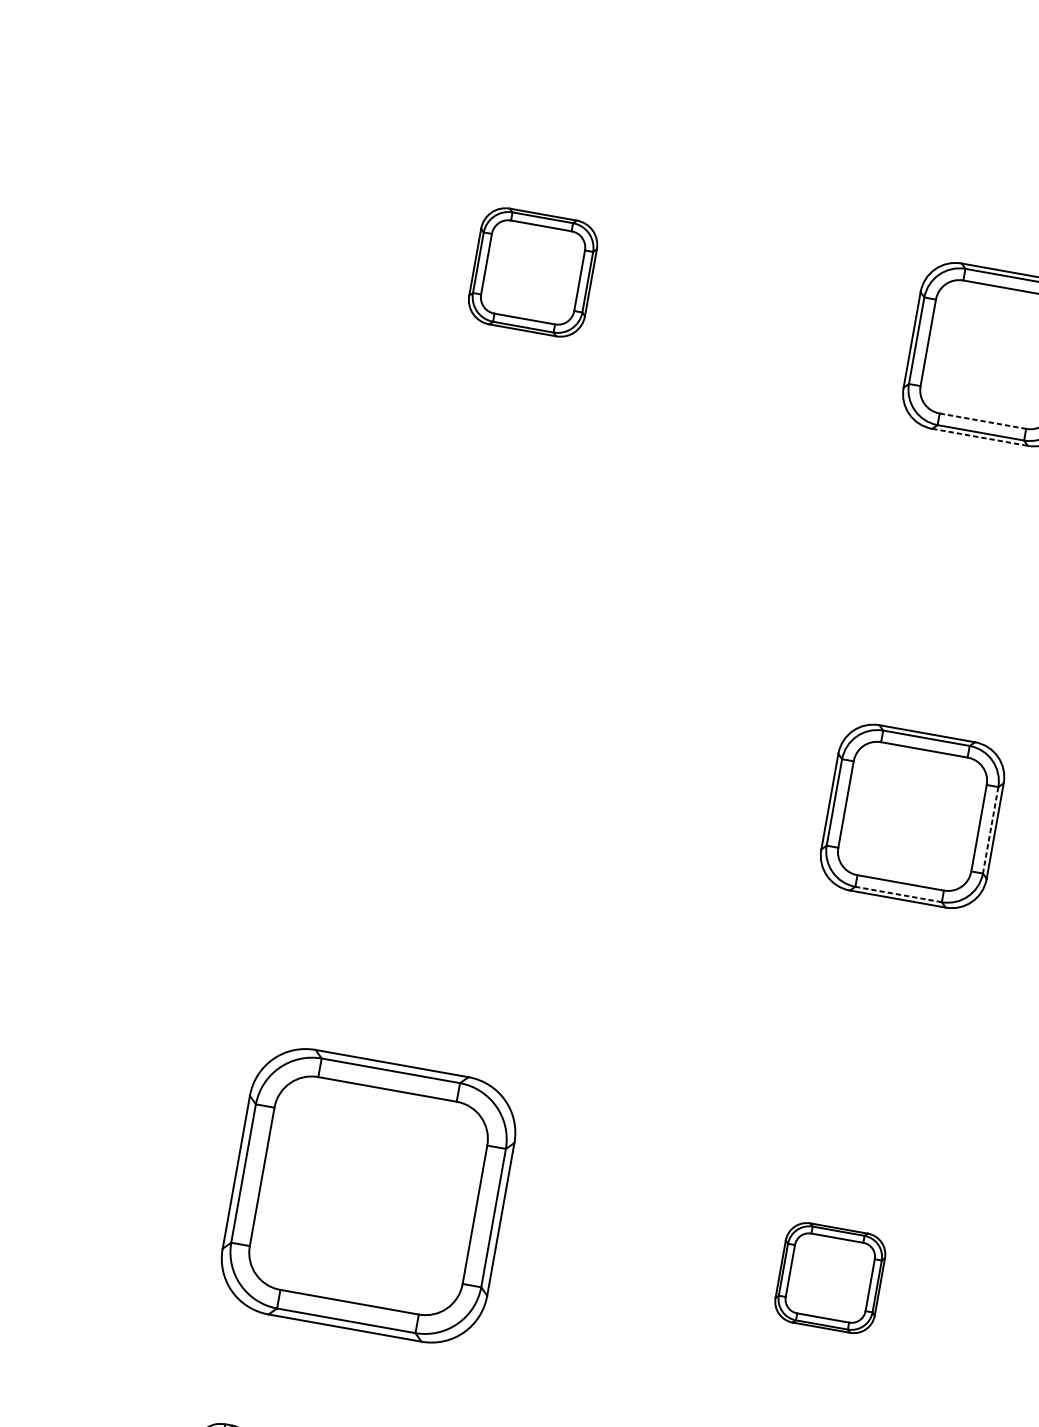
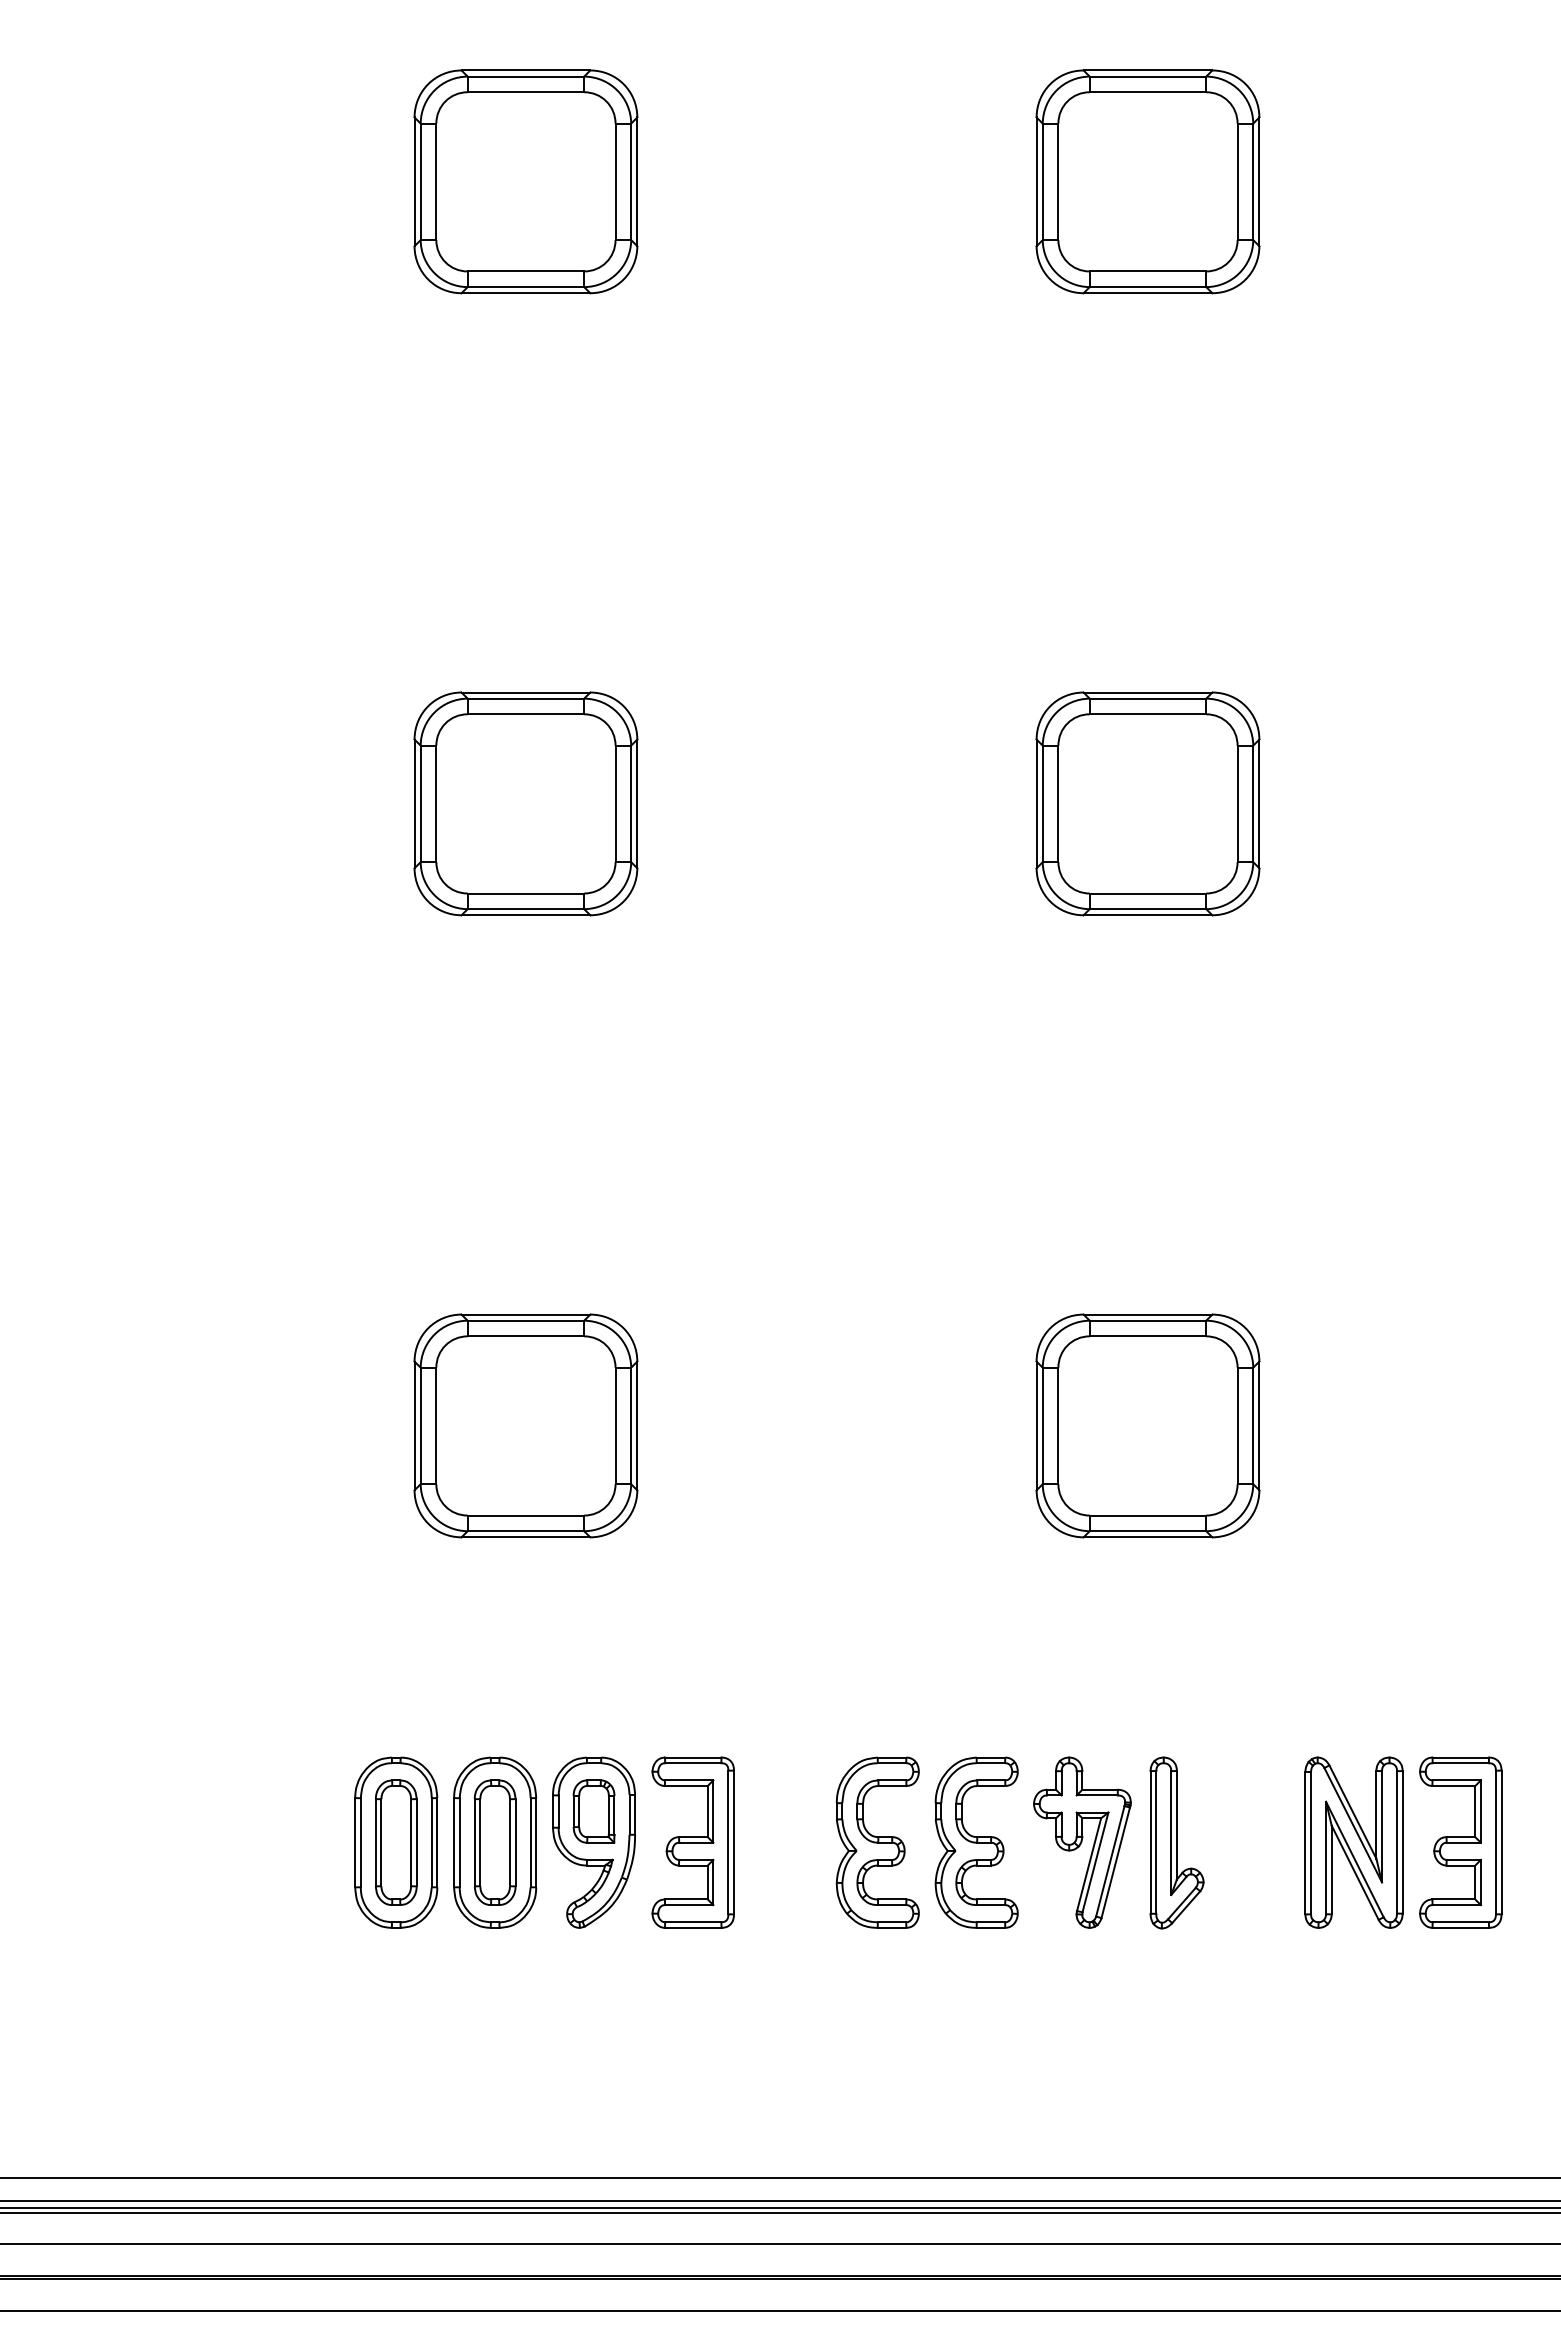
part: (532, 272) -> (525, 181), size x1.43
line: (983, 421) -> (1148, 271), dashed -> solid
line: (980, 437) -> (1148, 293), dashed -> solid
part: (450, 733) -> (525, 803), added
line: (990, 830) -> (1253, 804), dashed -> solid
line: (898, 894) -> (1147, 909), dashed -> solid
part: (368, 1195) -> (525, 1425), size x0.62
part: (829, 1277) -> (1147, 1425), size x1.67

